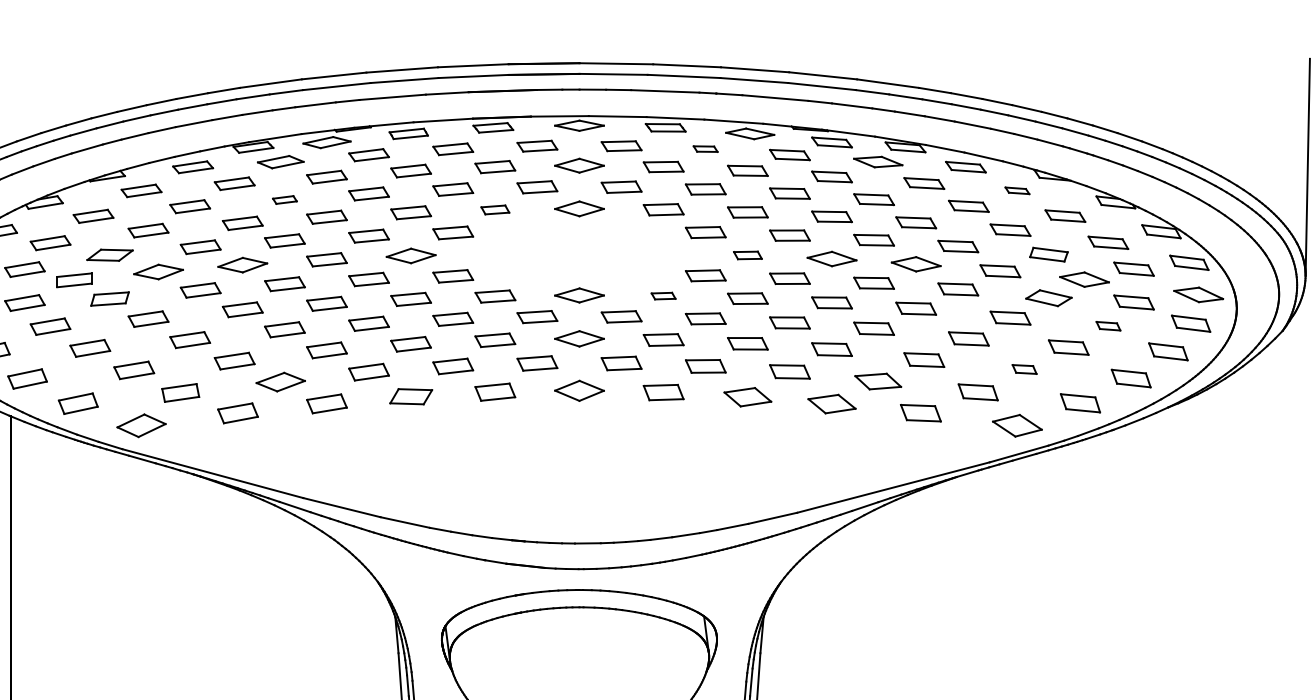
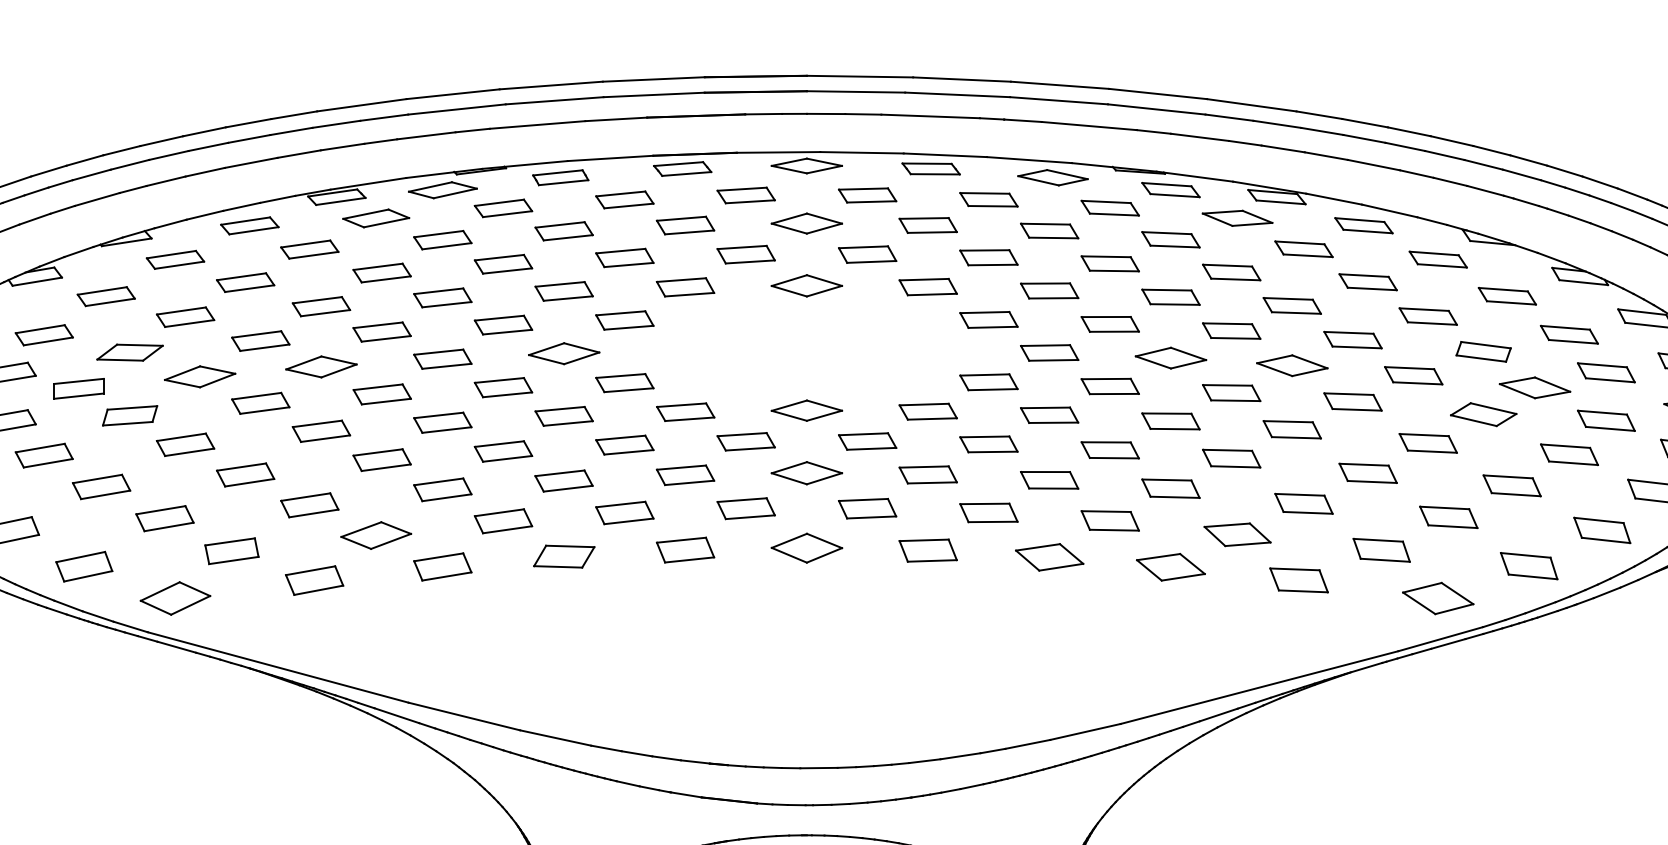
part: (705, 148) -> (988, 198), size x1.67
part: (1017, 190) -> (1438, 259), size x1.67
part: (284, 199) -> (381, 272), size x1.67
part: (495, 209) -> (685, 286), size x1.43
part: (747, 255) -> (1049, 353), size x1.43
part: (663, 295) -> (927, 410), size x1.67
part: (1108, 326) -> (1569, 455), size x1.67
part: (1024, 369) -> (1448, 517), size x1.67

